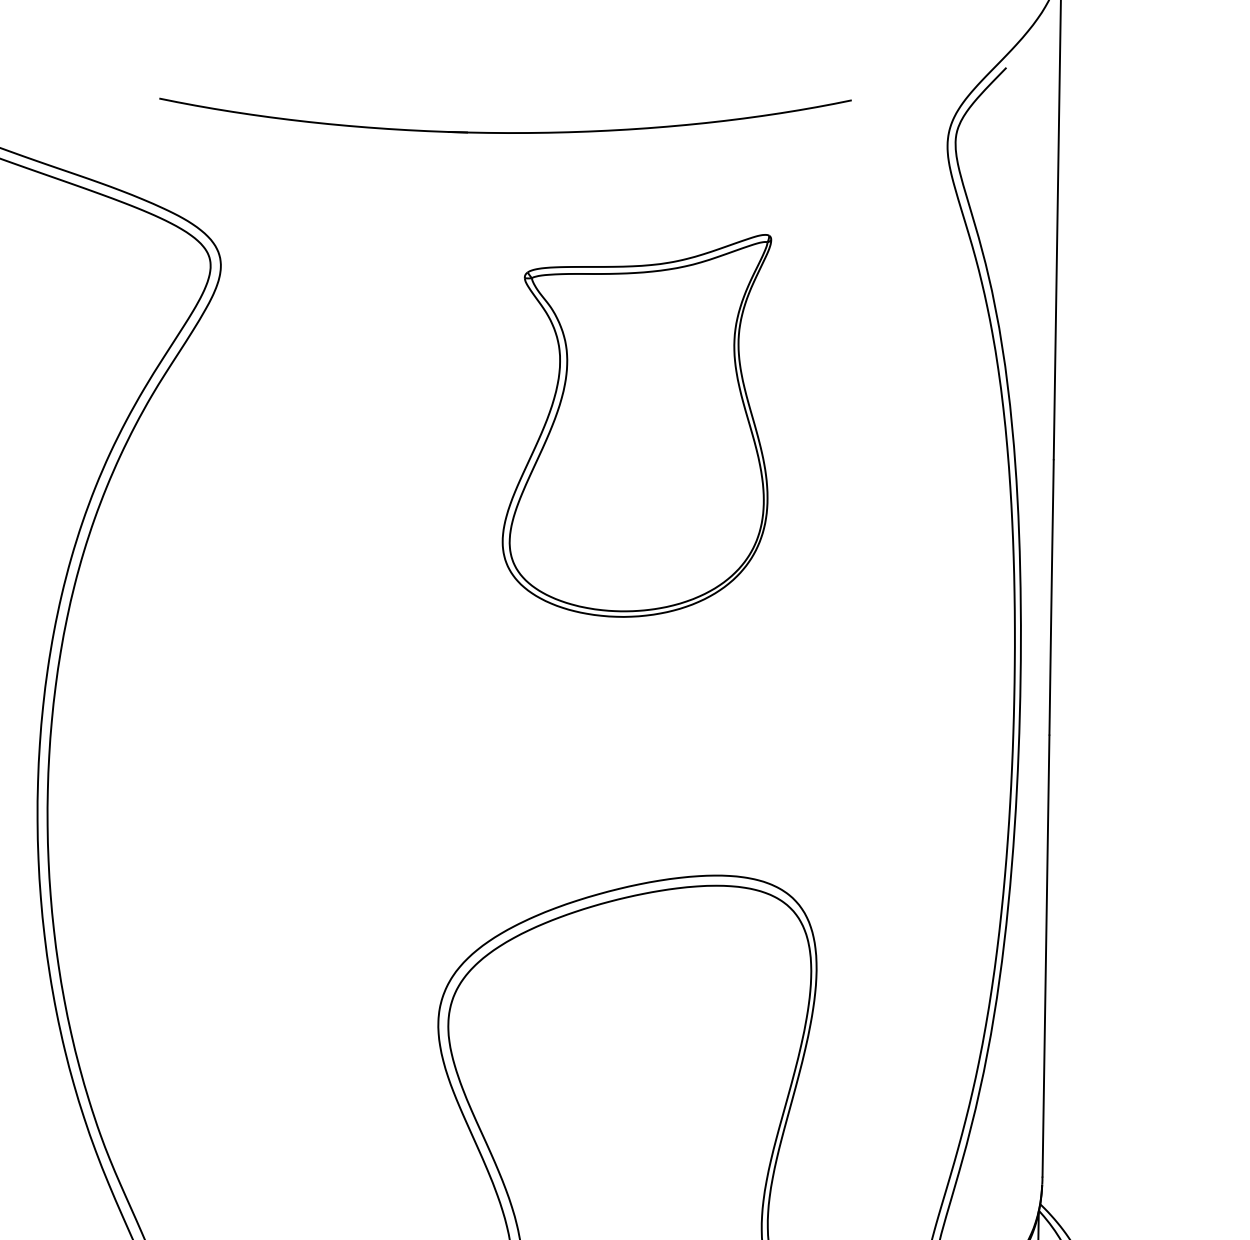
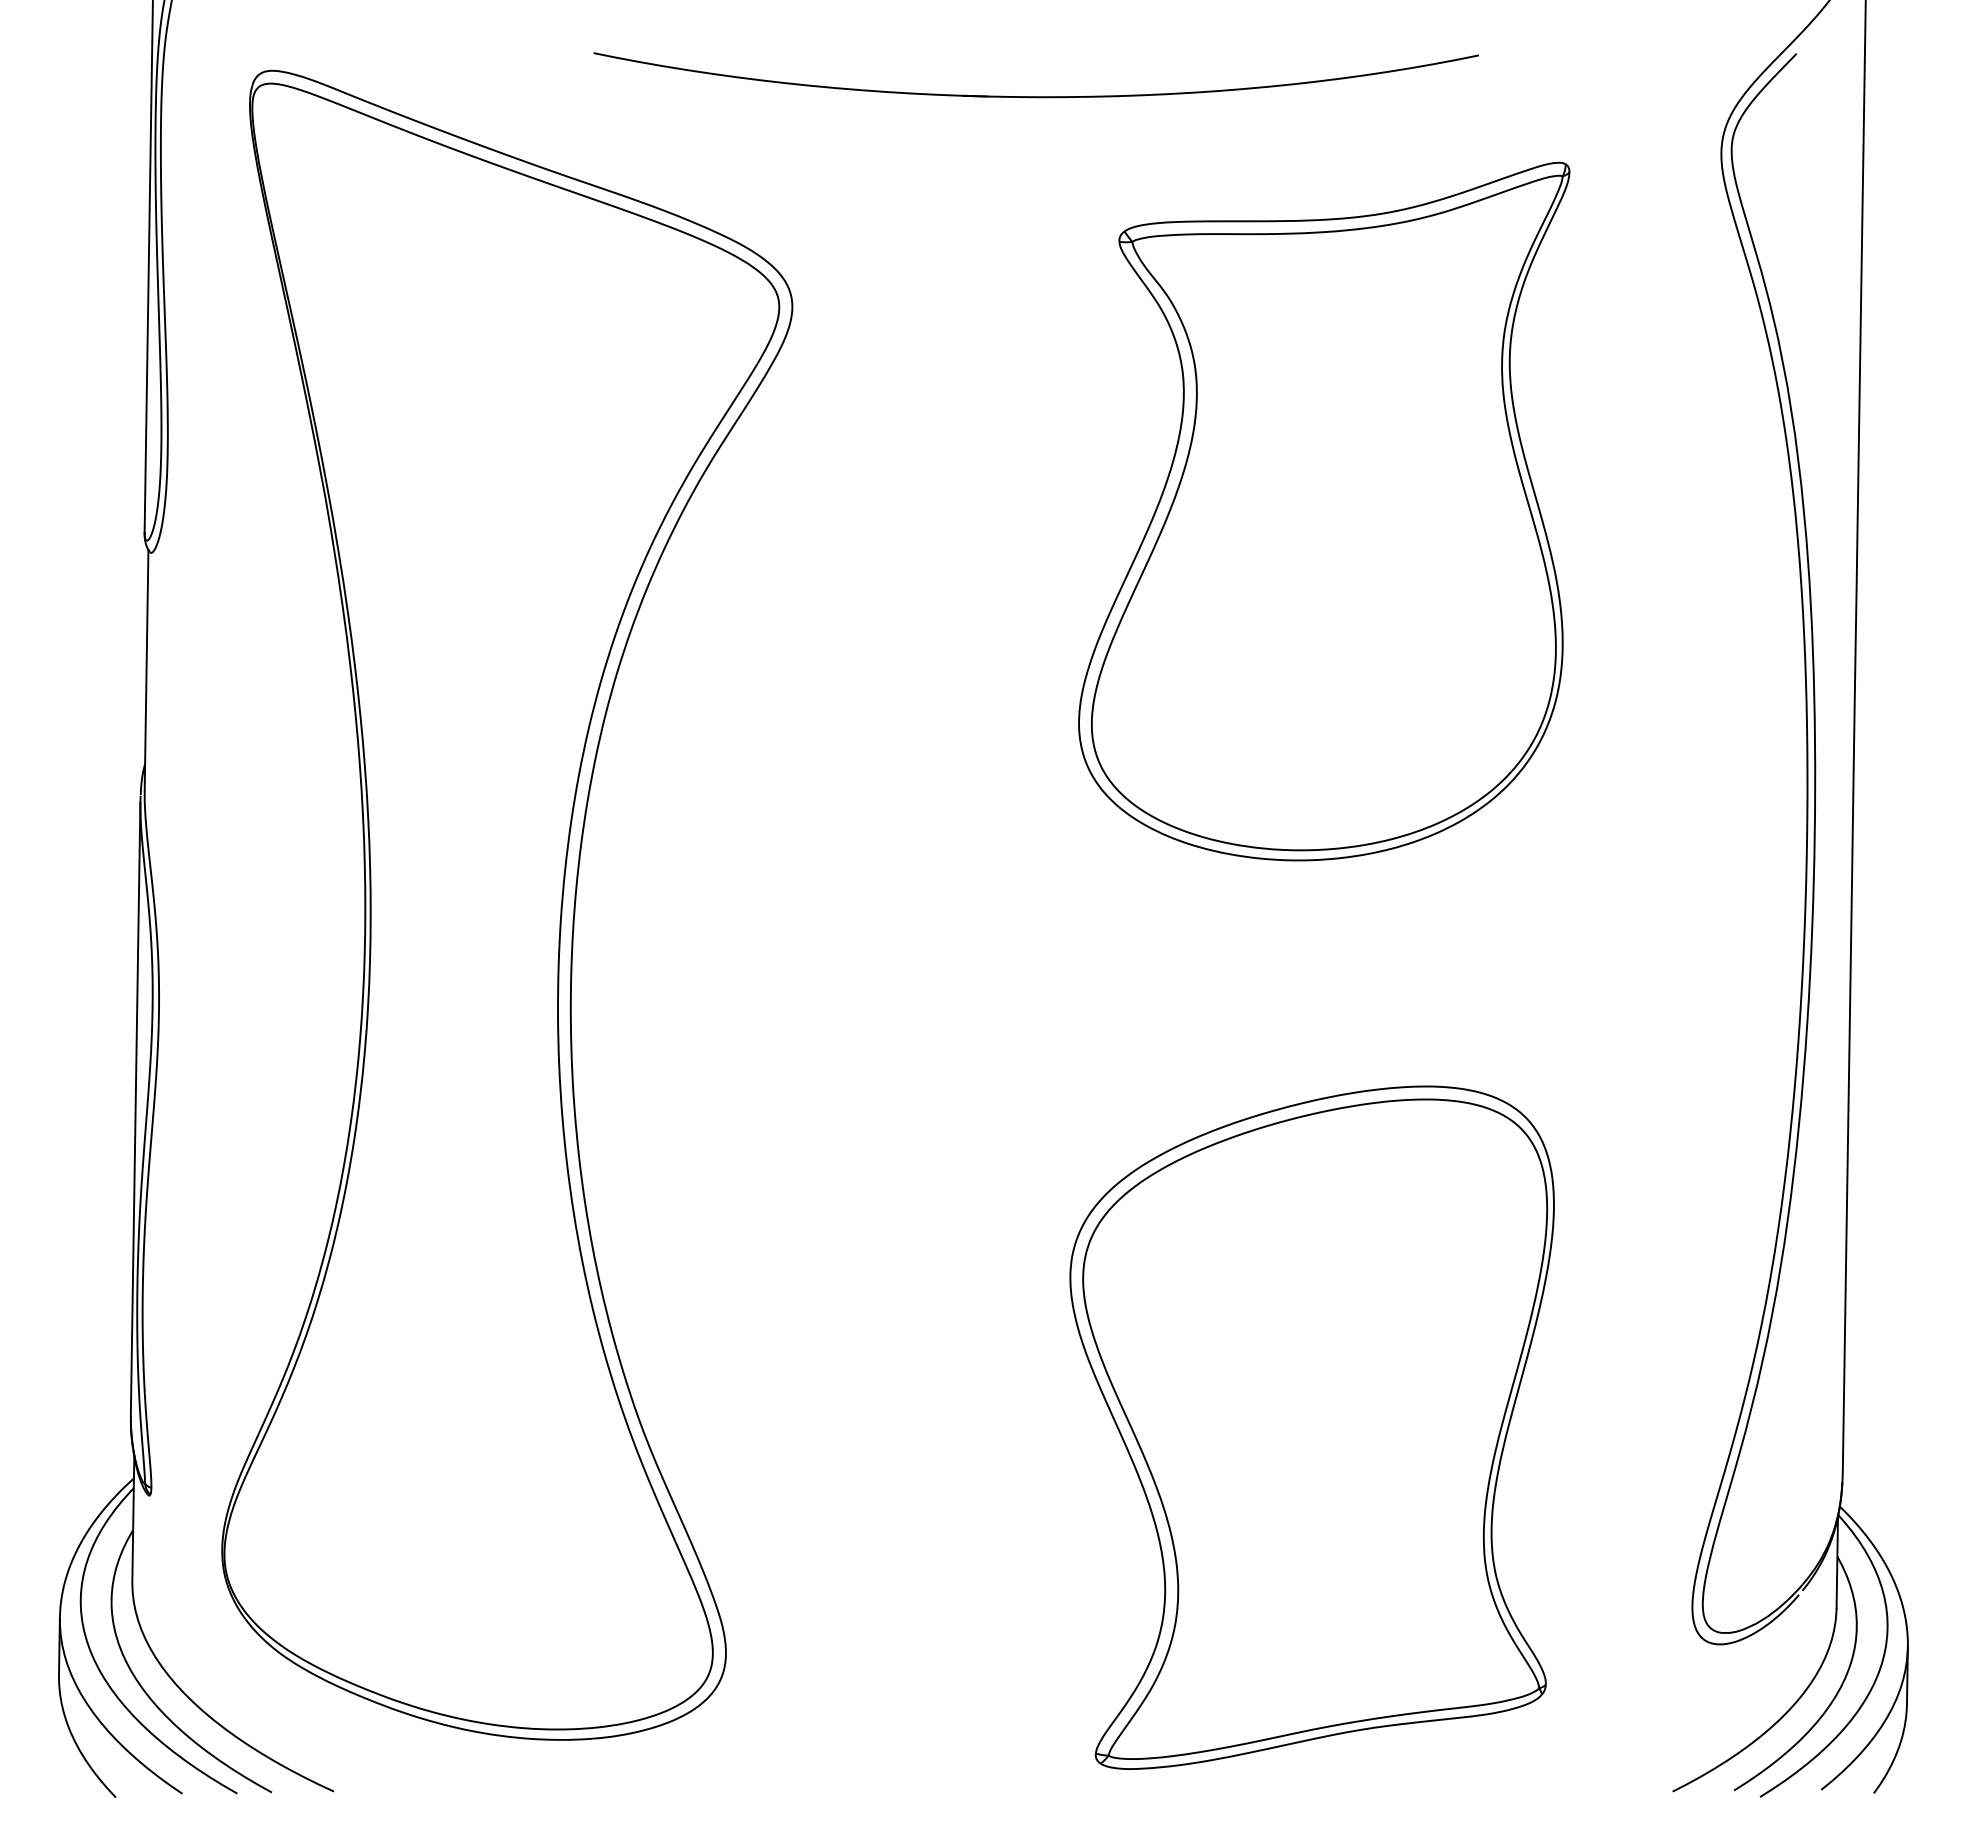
part: (504, 132) -> (1035, 96), moved
part: (637, 425) -> (1324, 511), size x1.43

